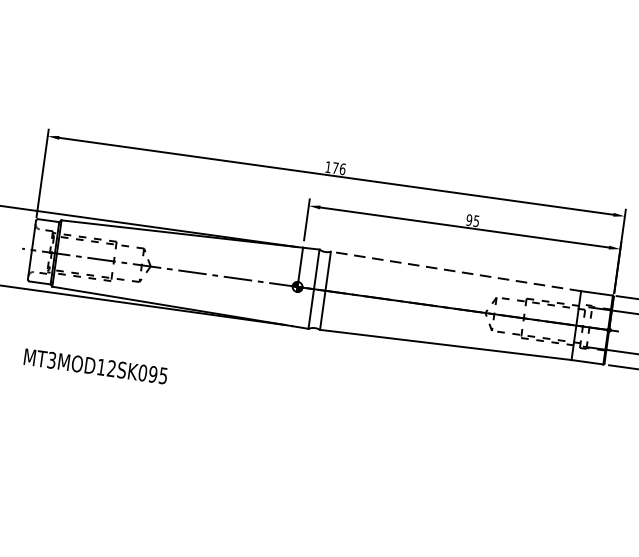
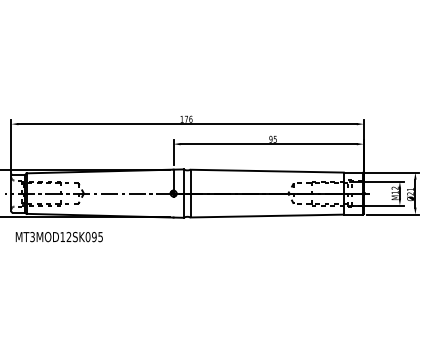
line: (456, 272) -> (267, 171), dashed -> solid
text: (94, 367) -> (58, 237), moved

